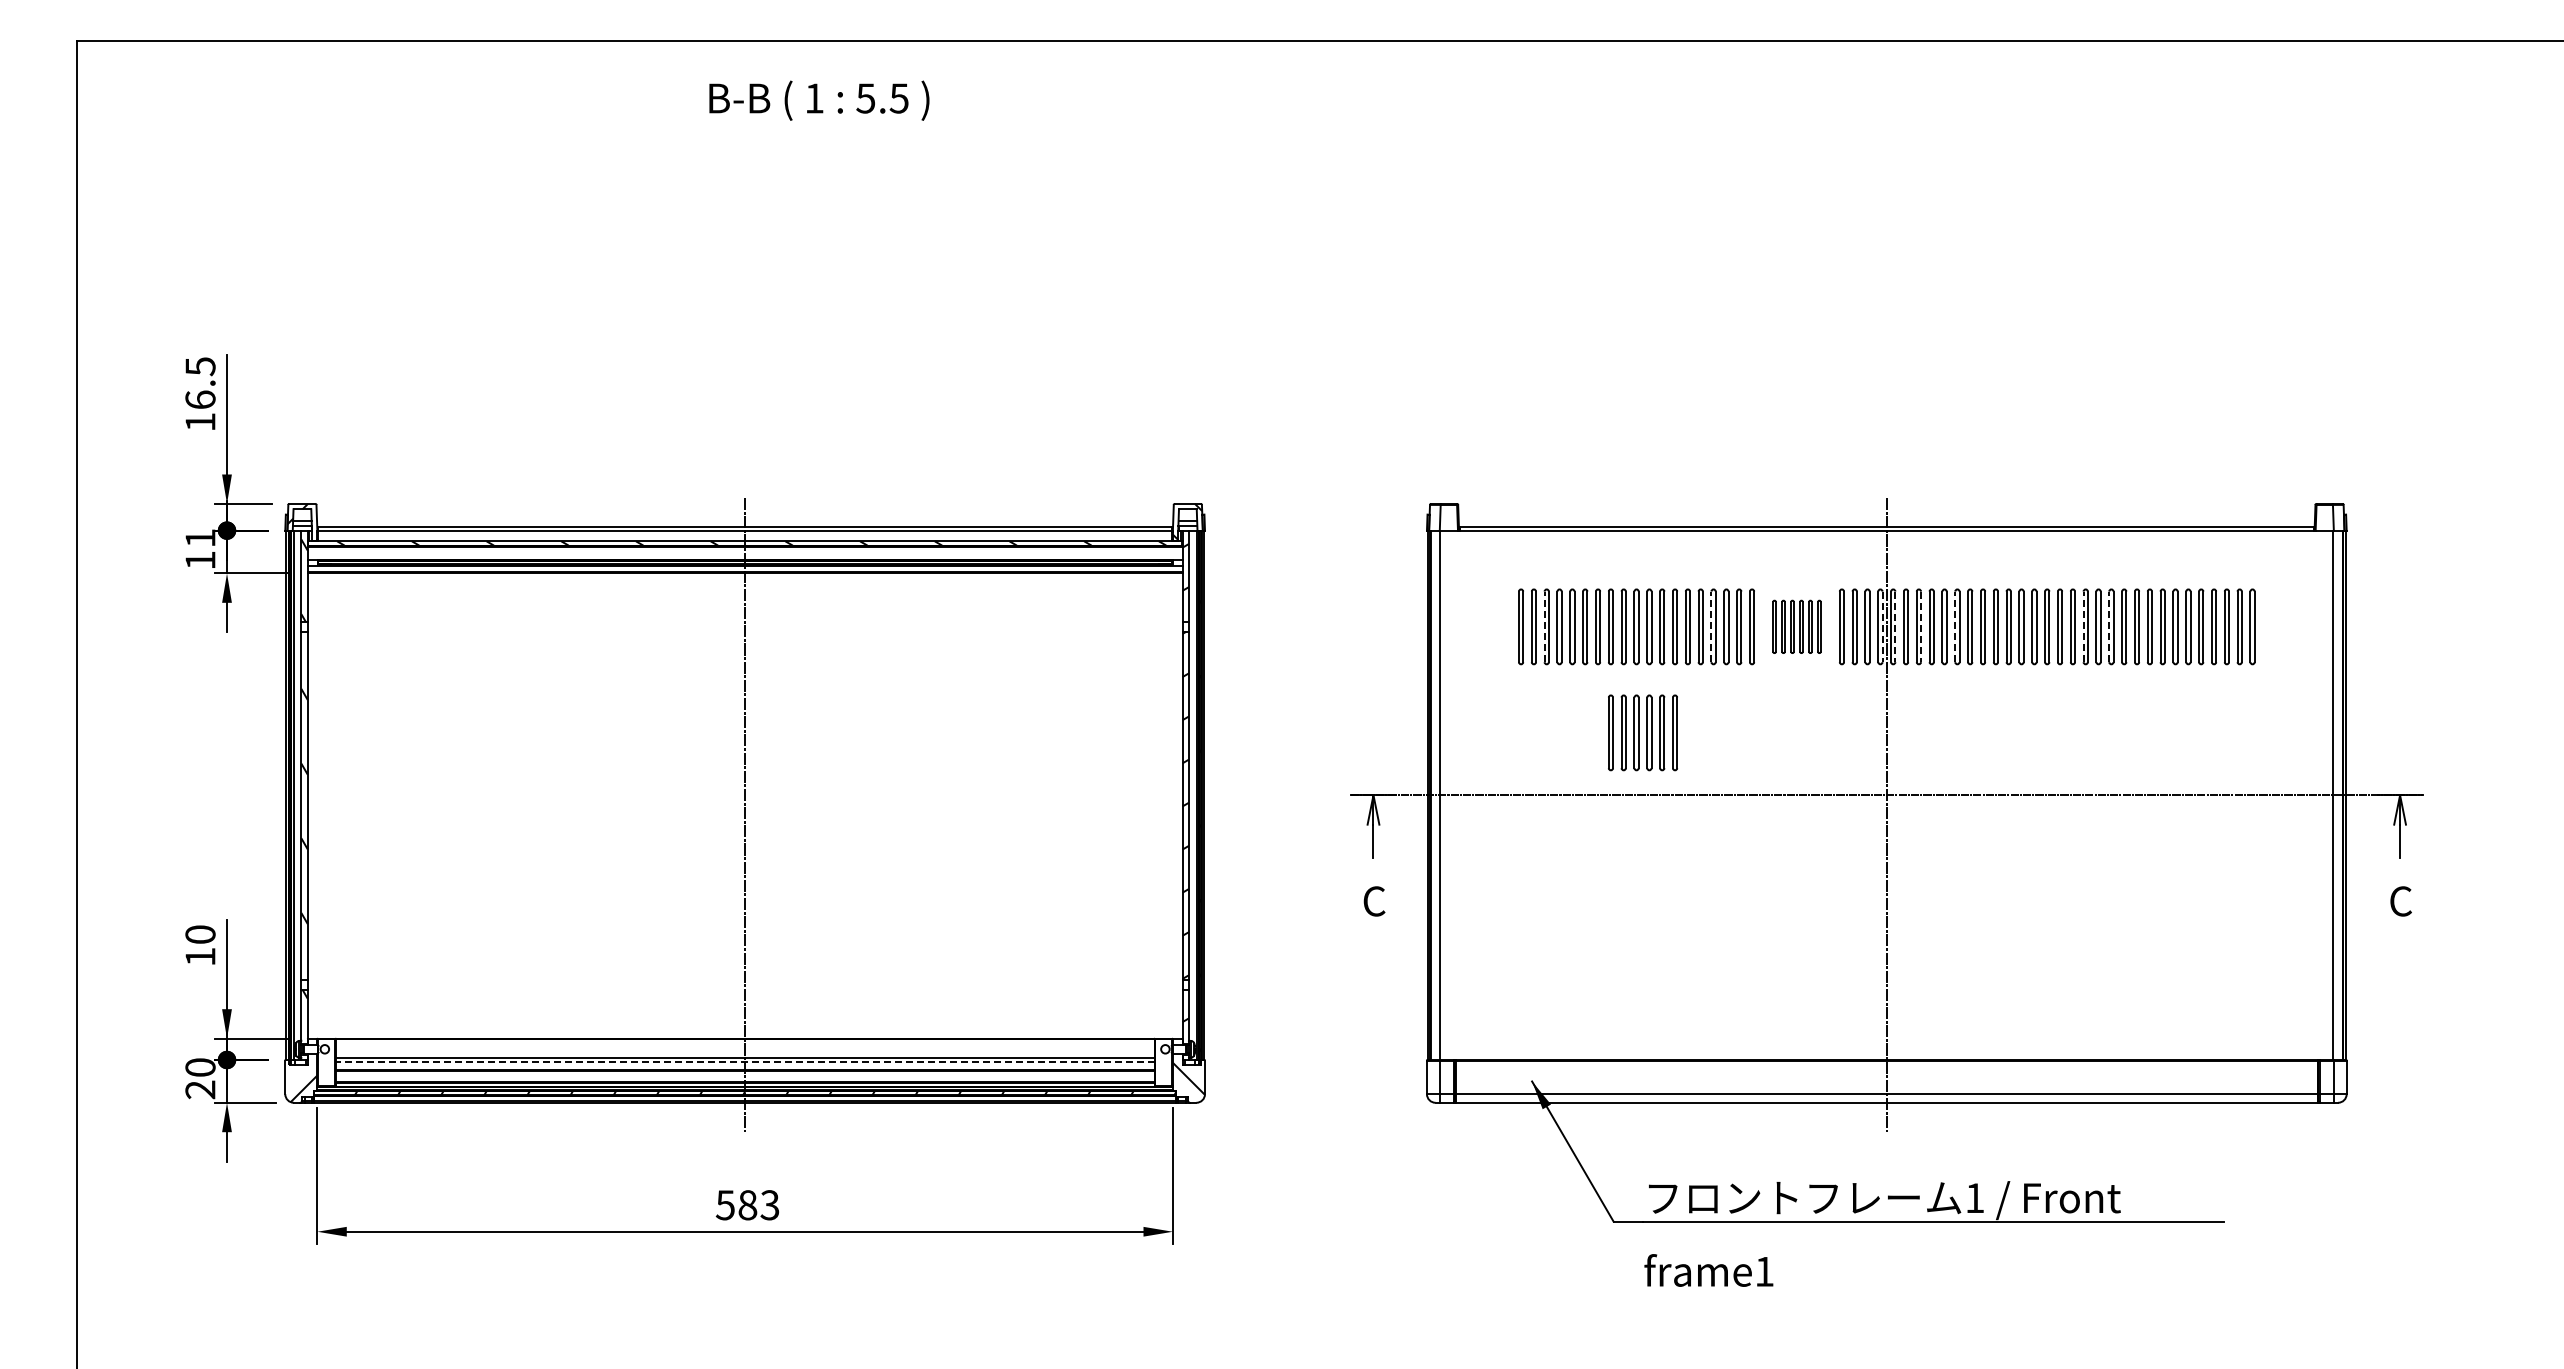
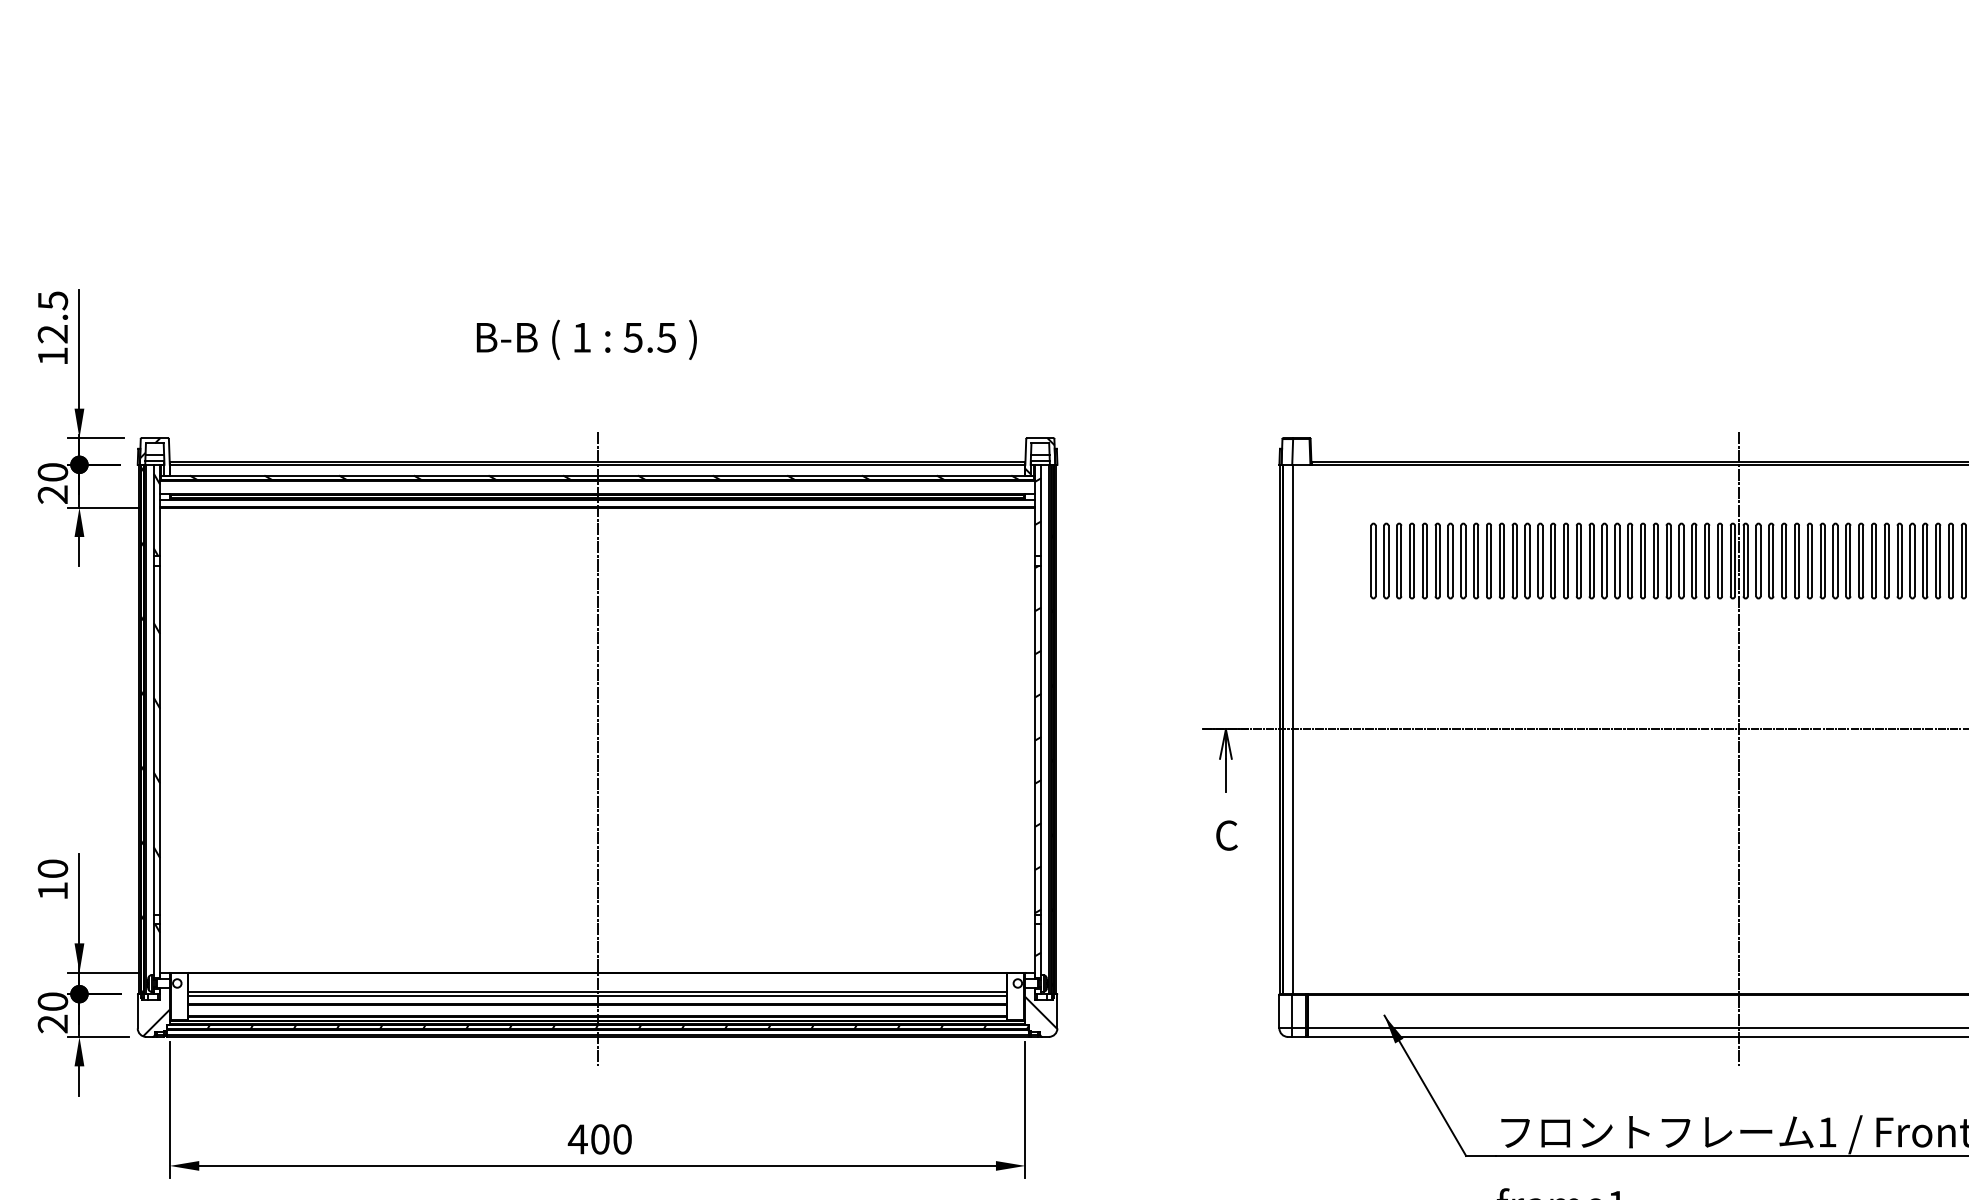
text: (819, 100) -> (586, 339), moved
text: (200, 399) -> (52, 333), 16.5 -> 12.5
text: (200, 549) -> (52, 483), 11 -> 20
line: (1544, 626) -> (1396, 560), dashed -> solid
line: (1711, 626) -> (1563, 560), dashed -> solid
part: (1796, 626) -> (1648, 560), size x1.43
line: (1955, 626) -> (1807, 560), dashed -> solid
line: (2083, 626) -> (1935, 560), dashed -> solid
line: (2109, 626) -> (1961, 560), dashed -> solid
line: (1882, 627) -> (1734, 561), dashed -> solid
line: (1895, 627) -> (1747, 561), dashed -> solid
line: (1921, 627) -> (1773, 561), dashed -> solid
part: (1642, 732) -> (1494, 666), removed
line: (745, 1062) -> (597, 996), dashed -> solid
text: (747, 1205) -> (599, 1139), 583 -> 400

